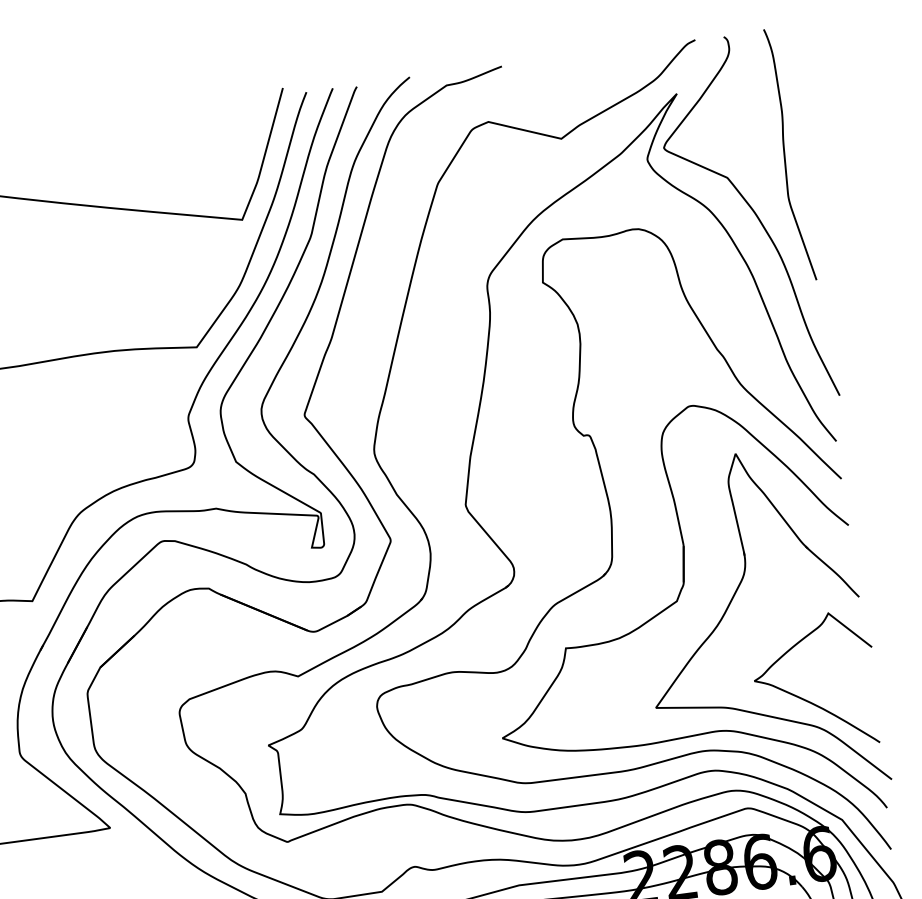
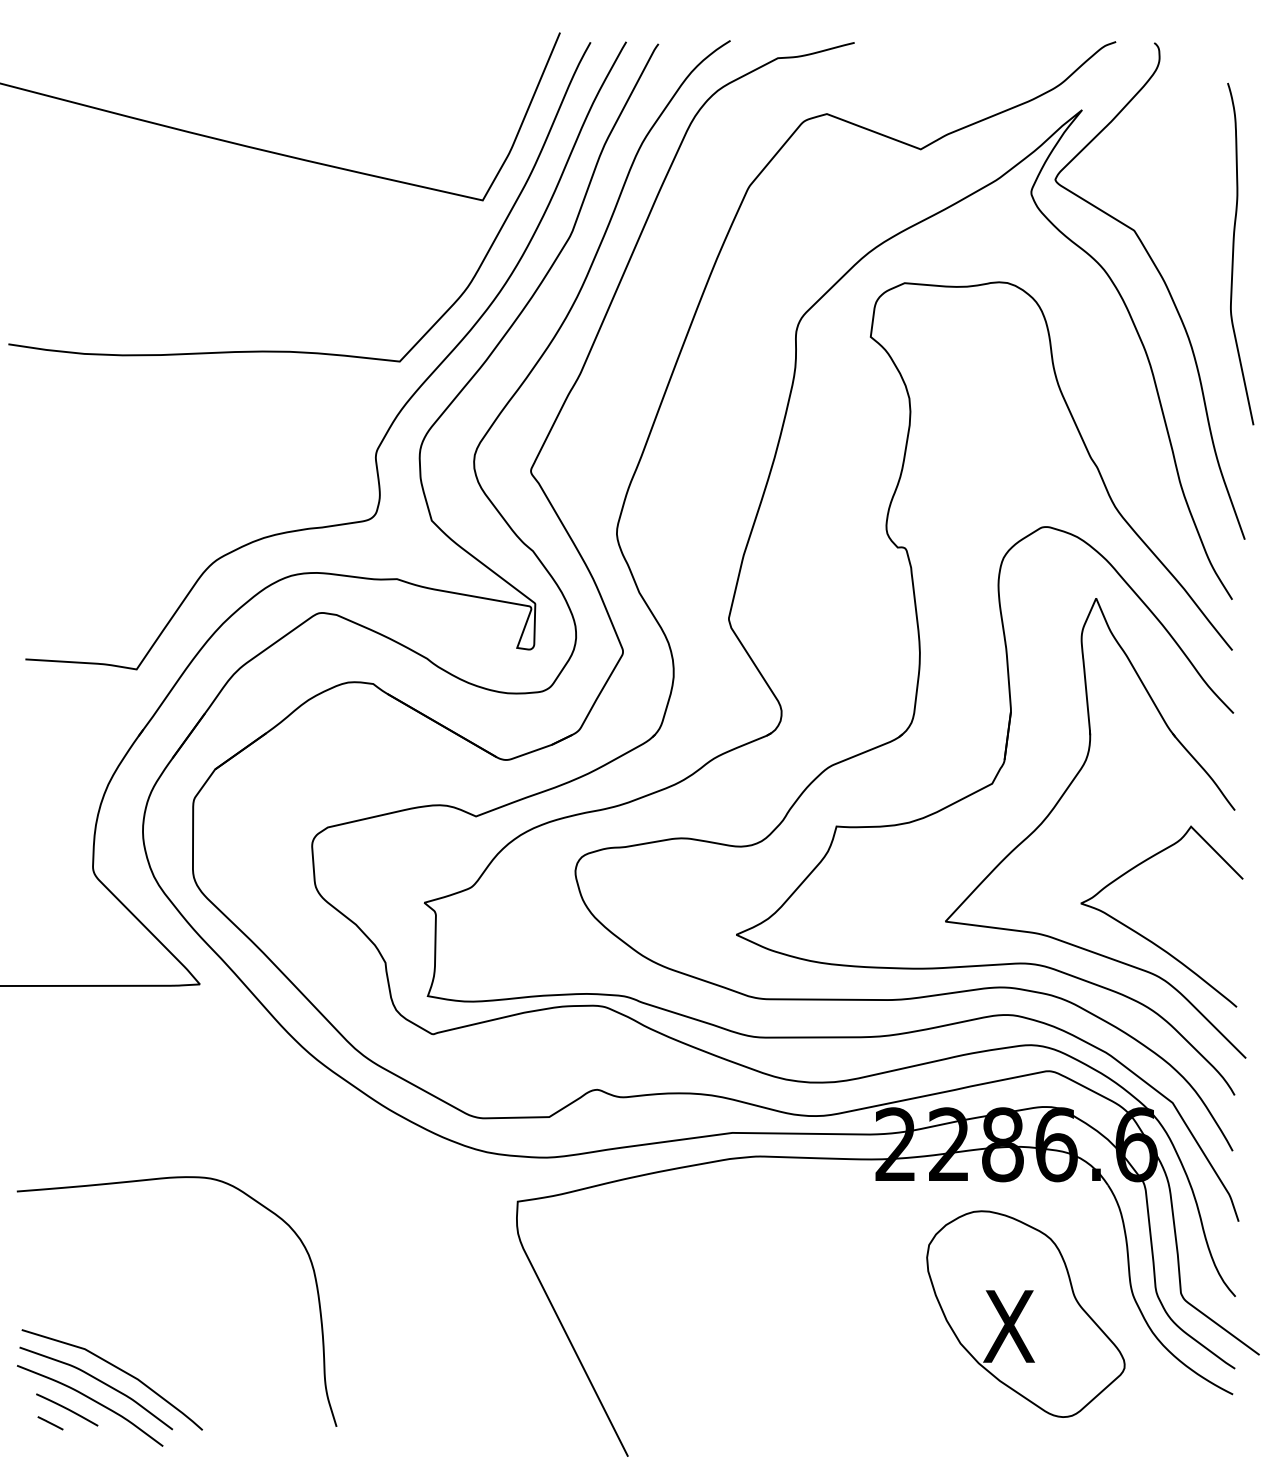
curve: (785, 153) -> (1234, 251), moved

